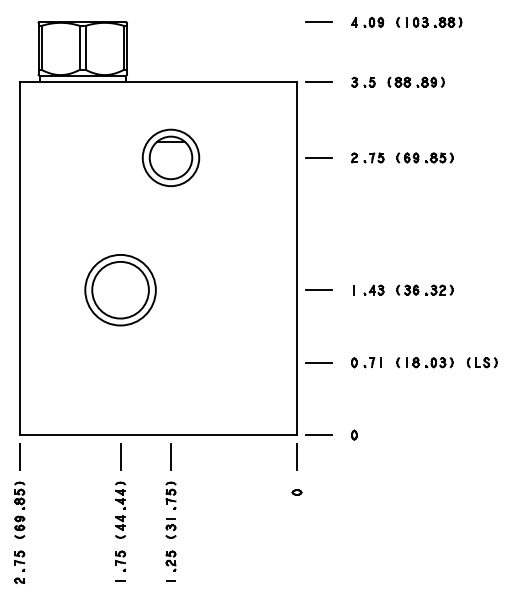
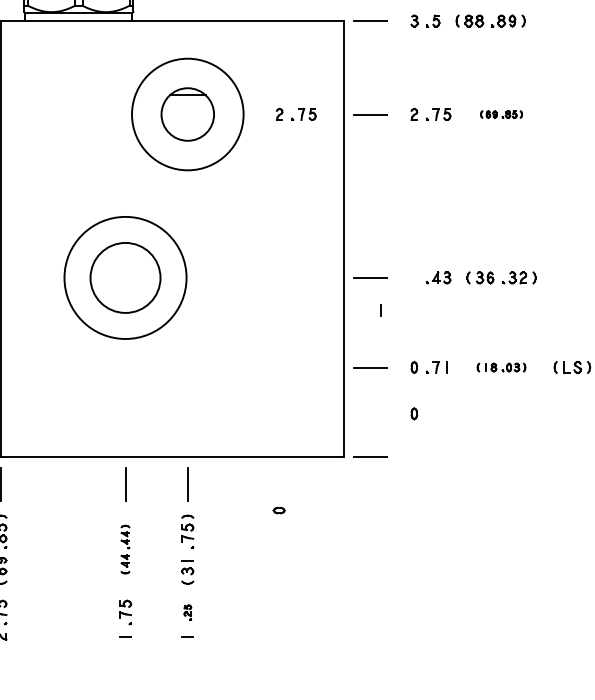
circle: (170, 157) -> (187, 113), size x1.6
part: (258, 157) -> (295, 113), added
part: (424, 157) -> (500, 113), size x0.6
circle: (120, 289) -> (125, 277), size x1.4
line: (353, 290) -> (379, 310), moved
part: (424, 362) -> (500, 367), size x0.7
part: (354, 434) -> (414, 412), moved
line: (297, 457) -> (344, 484), removed
part: (296, 492) -> (278, 510), moved
part: (120, 509) -> (125, 548), size x0.7
part: (170, 560) -> (187, 611), size x0.6

